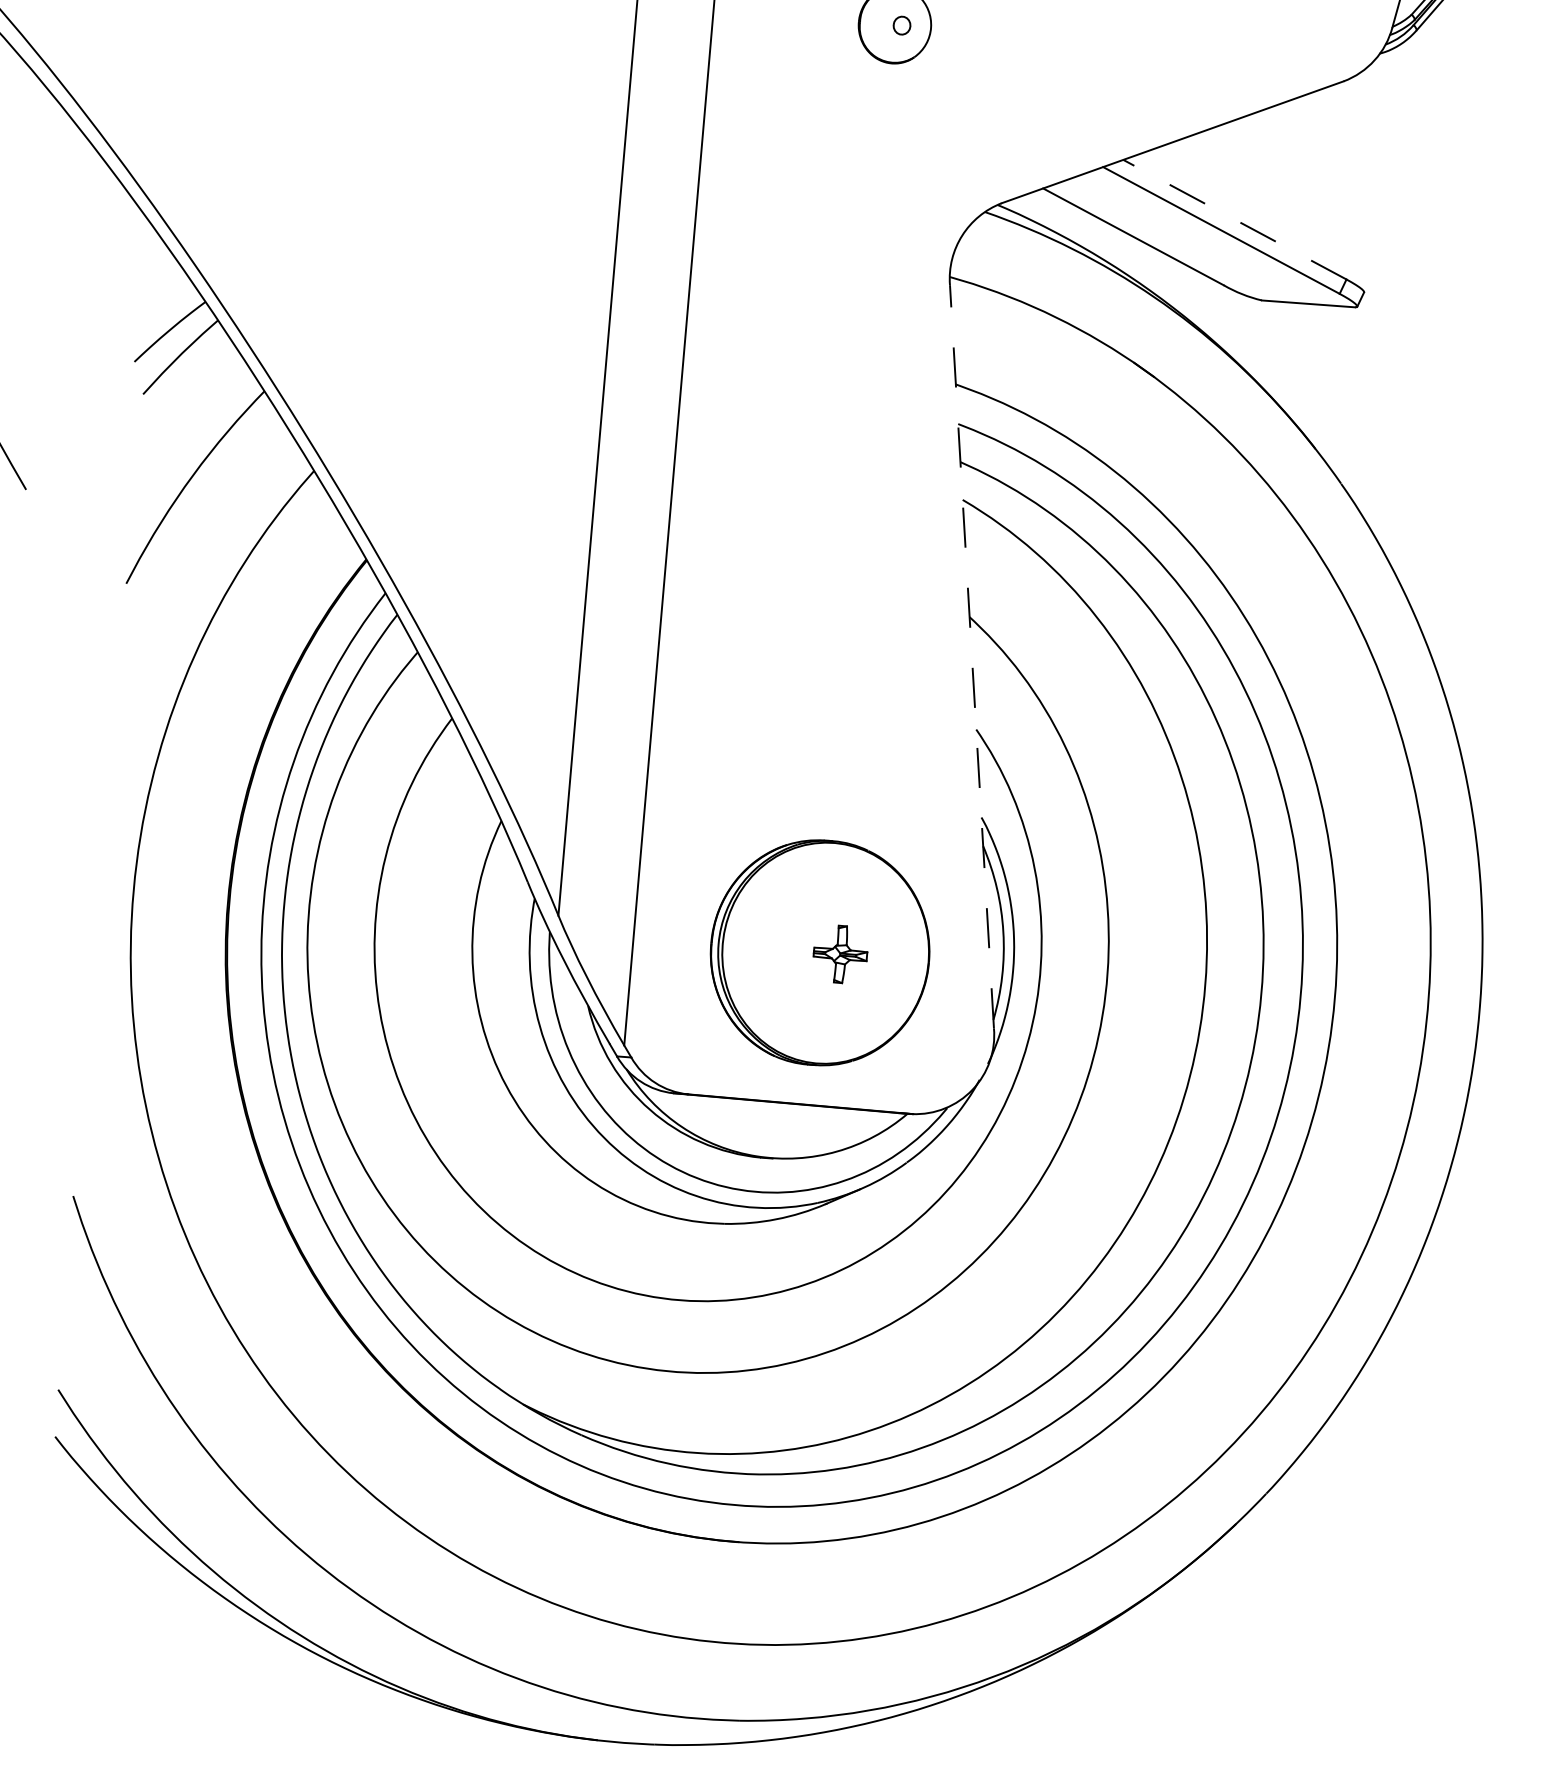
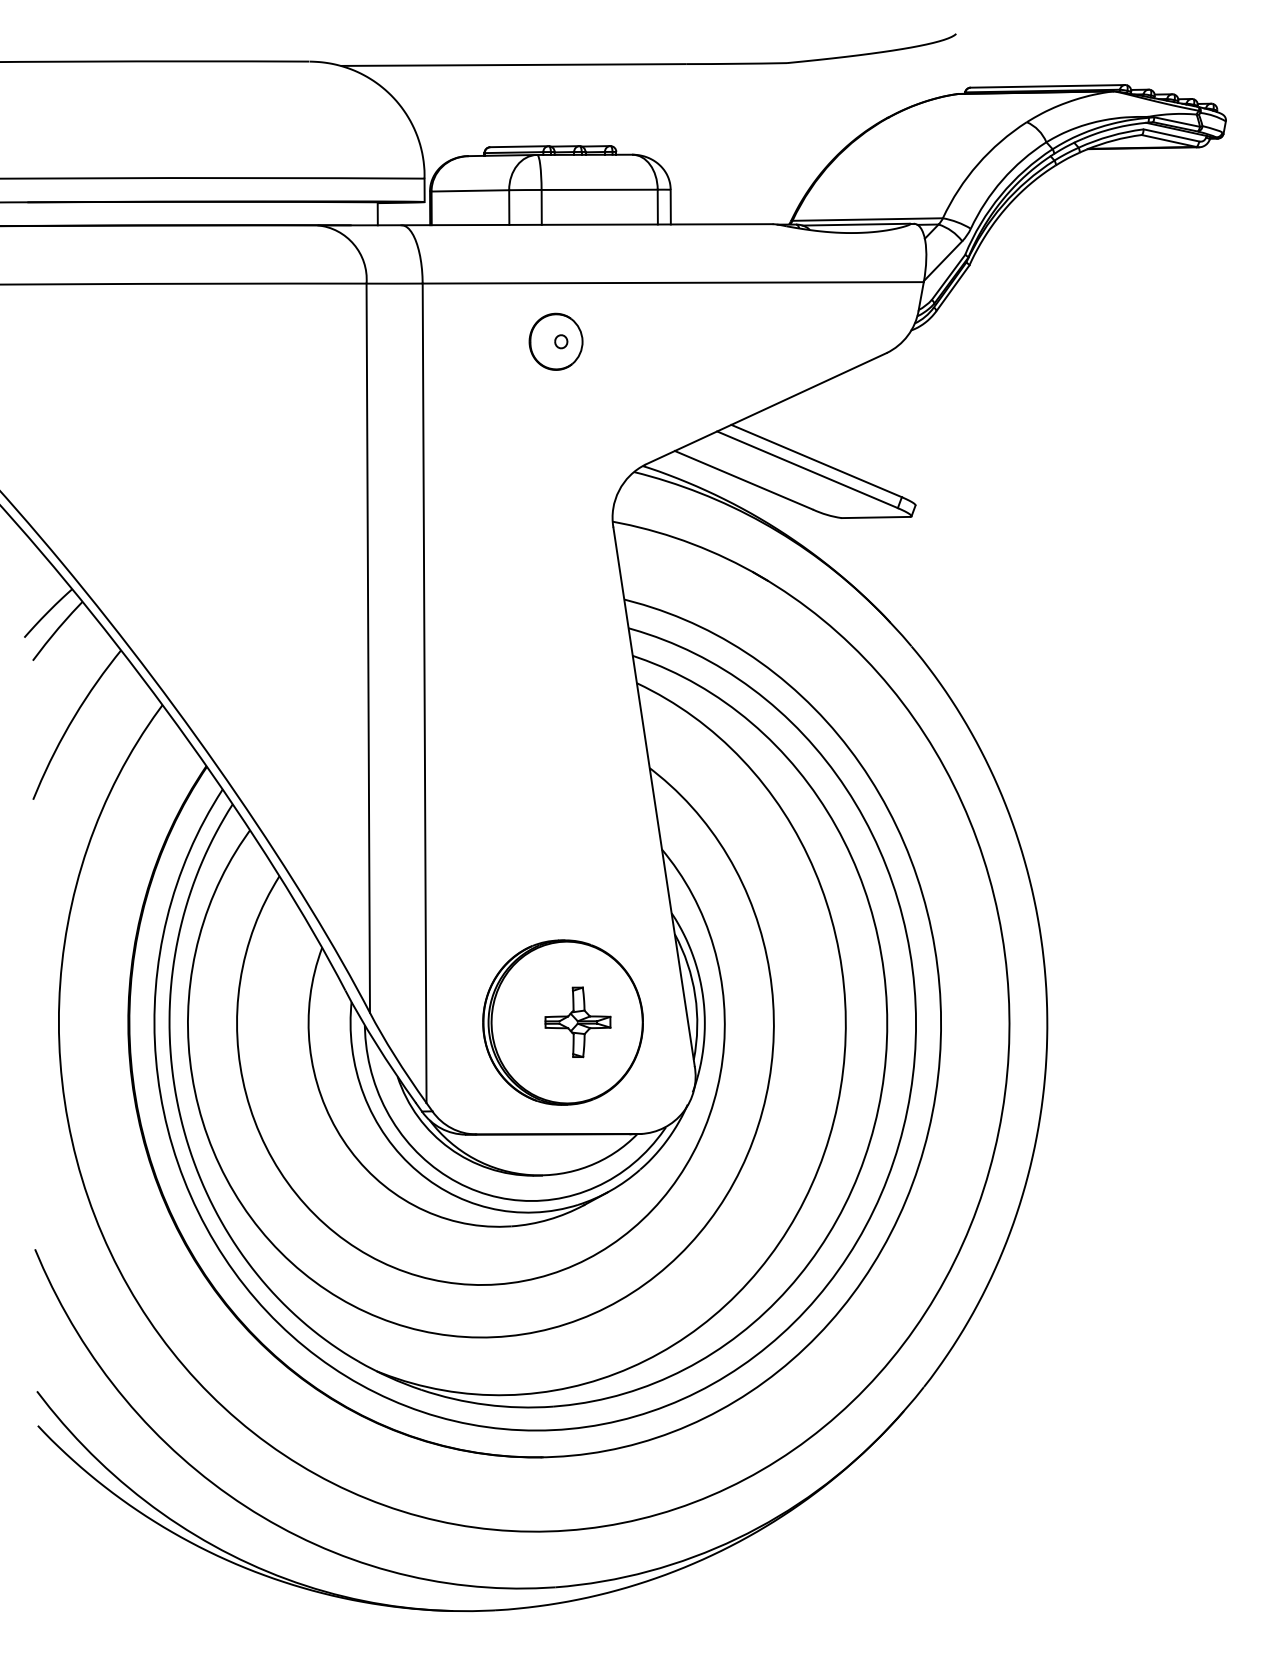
line: (1234, 220) -> (816, 461), dashed -> solid
line: (971, 656) -> (653, 796), dashed -> solid
part: (839, 954) -> (577, 1022), size x1.67

